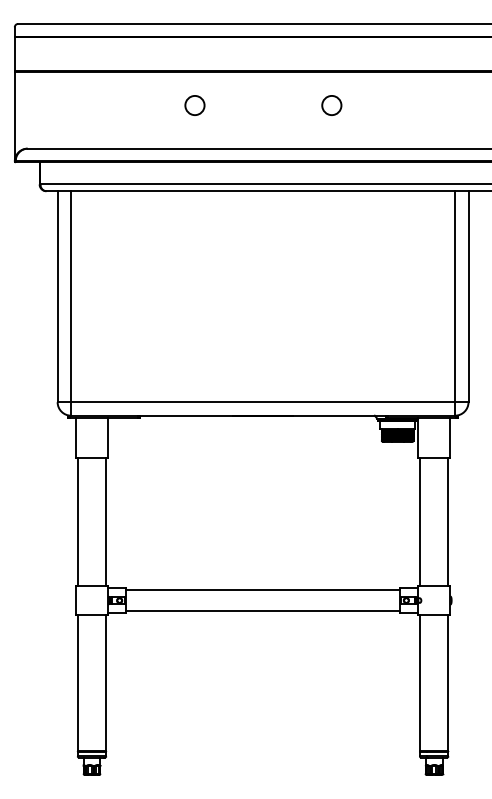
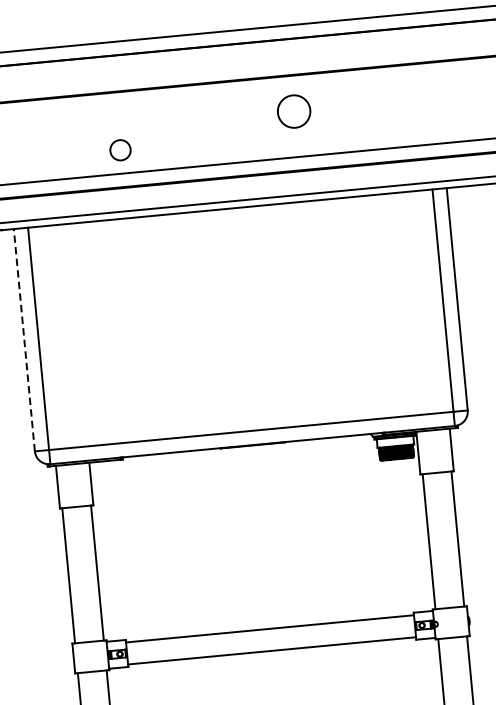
circle: (194, 105) -> (120, 150), moved
circle: (331, 105) -> (293, 111), size x1.6
line: (57, 296) -> (24, 340), solid -> dashed

